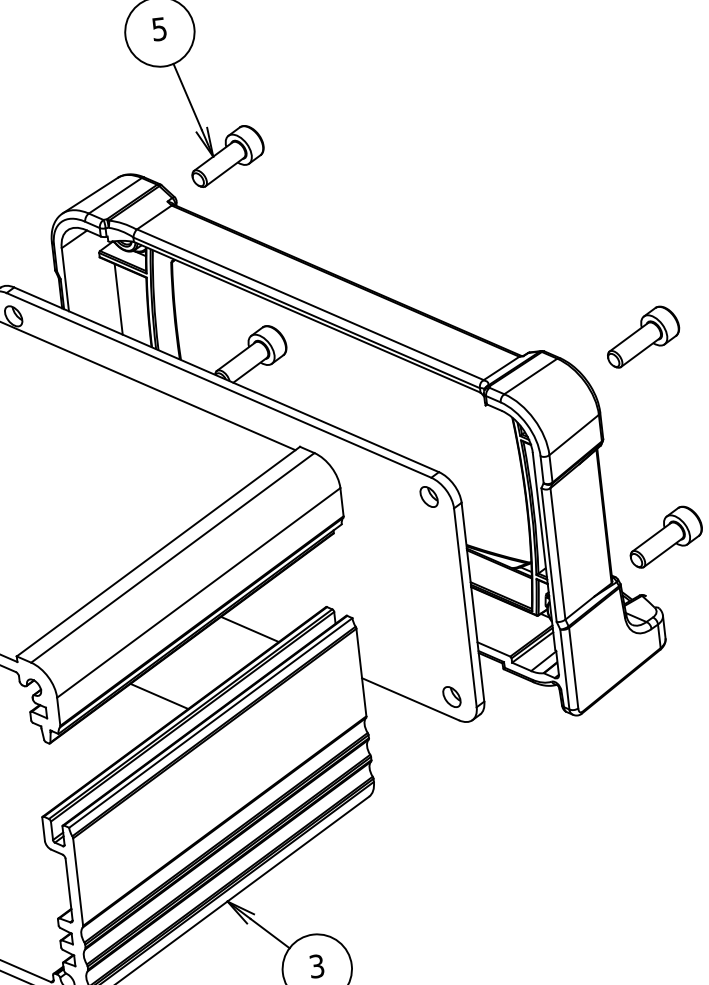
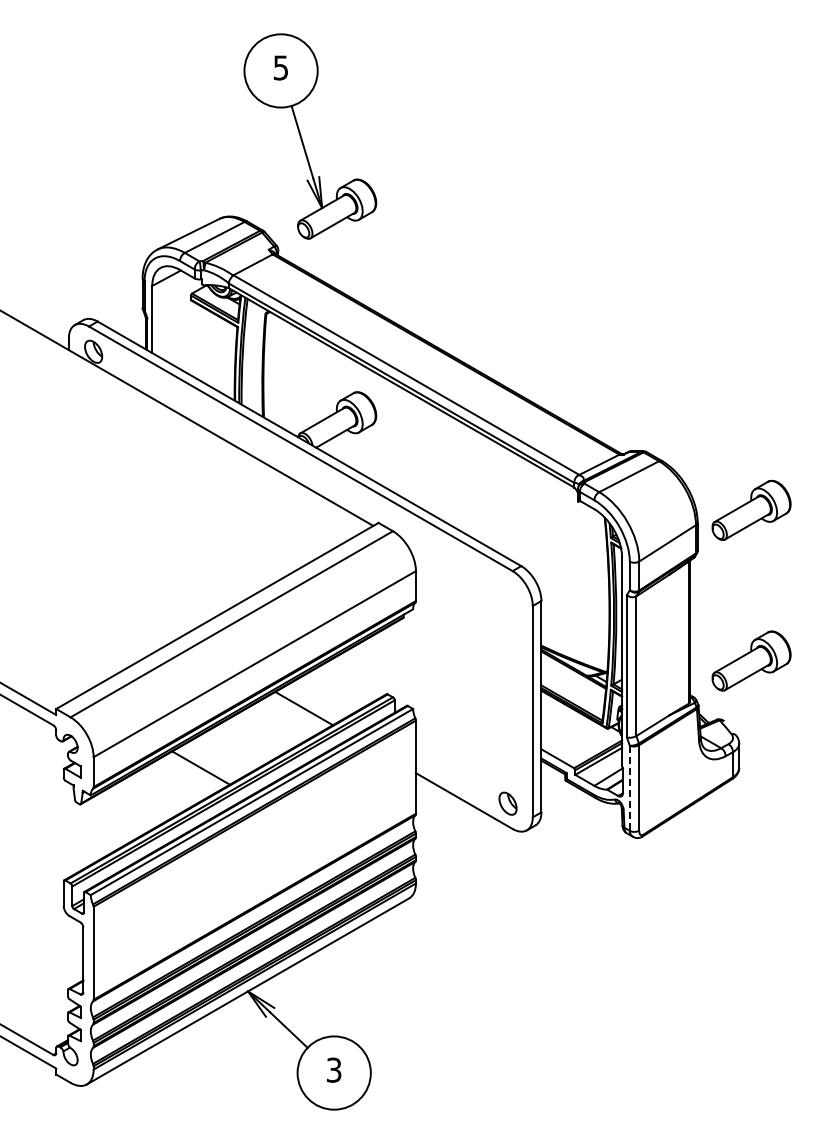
line: (118, 299) -> (205, 346), removed
part: (642, 335) -> (751, 509), moved
part: (428, 496) -> (507, 590), removed
line: (564, 669) -> (629, 788), solid -> dashed

